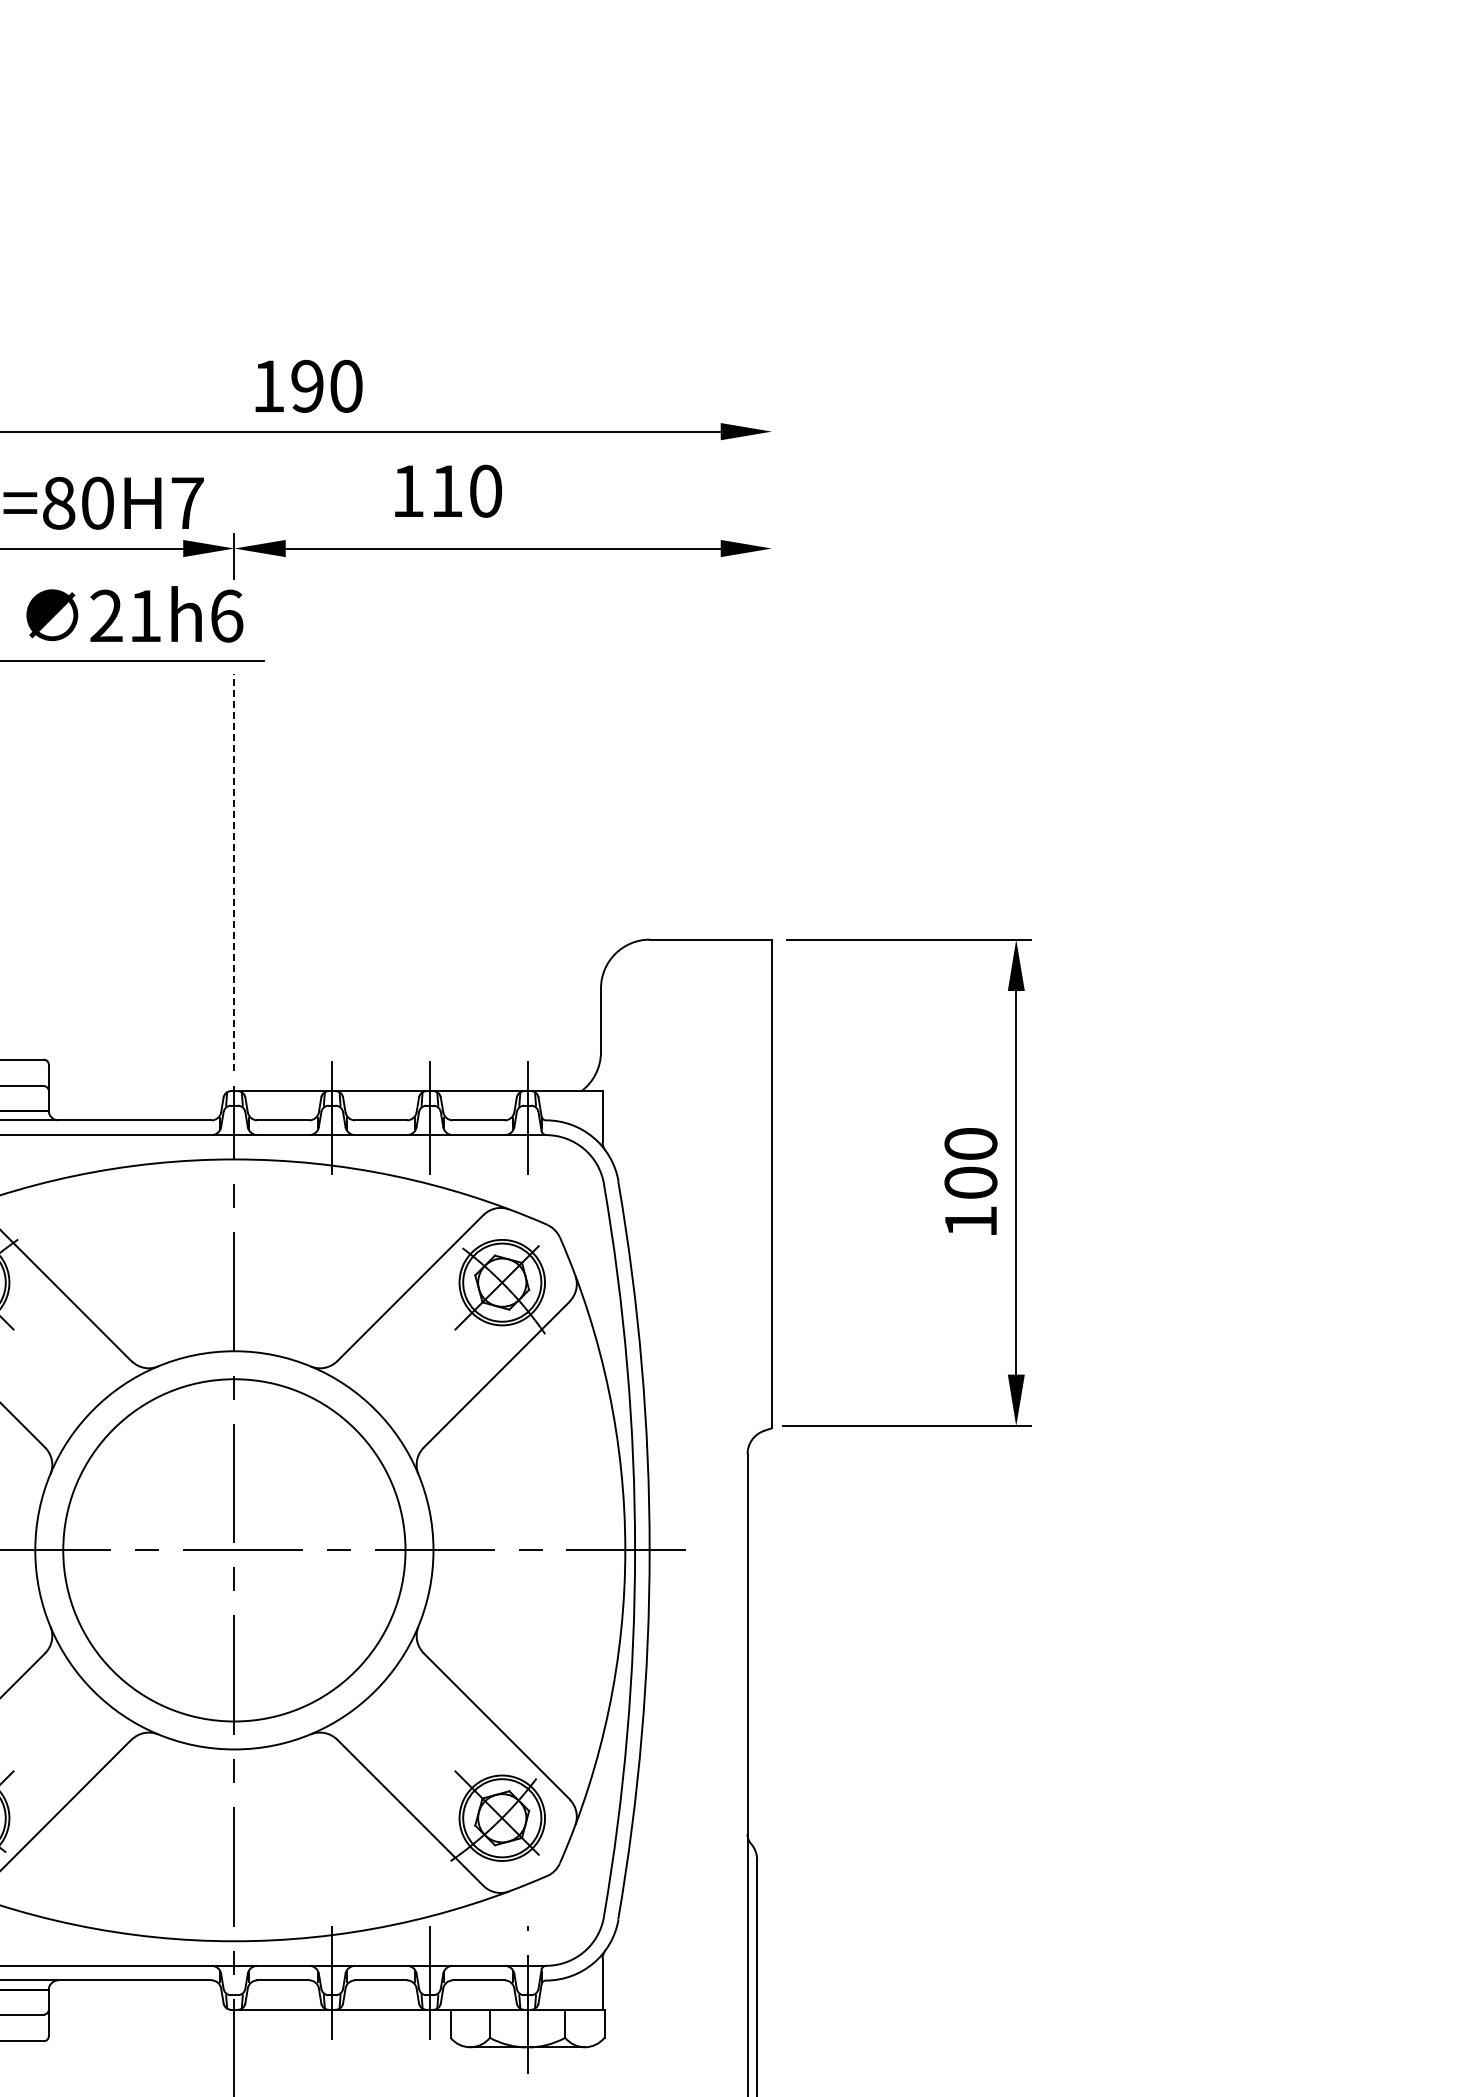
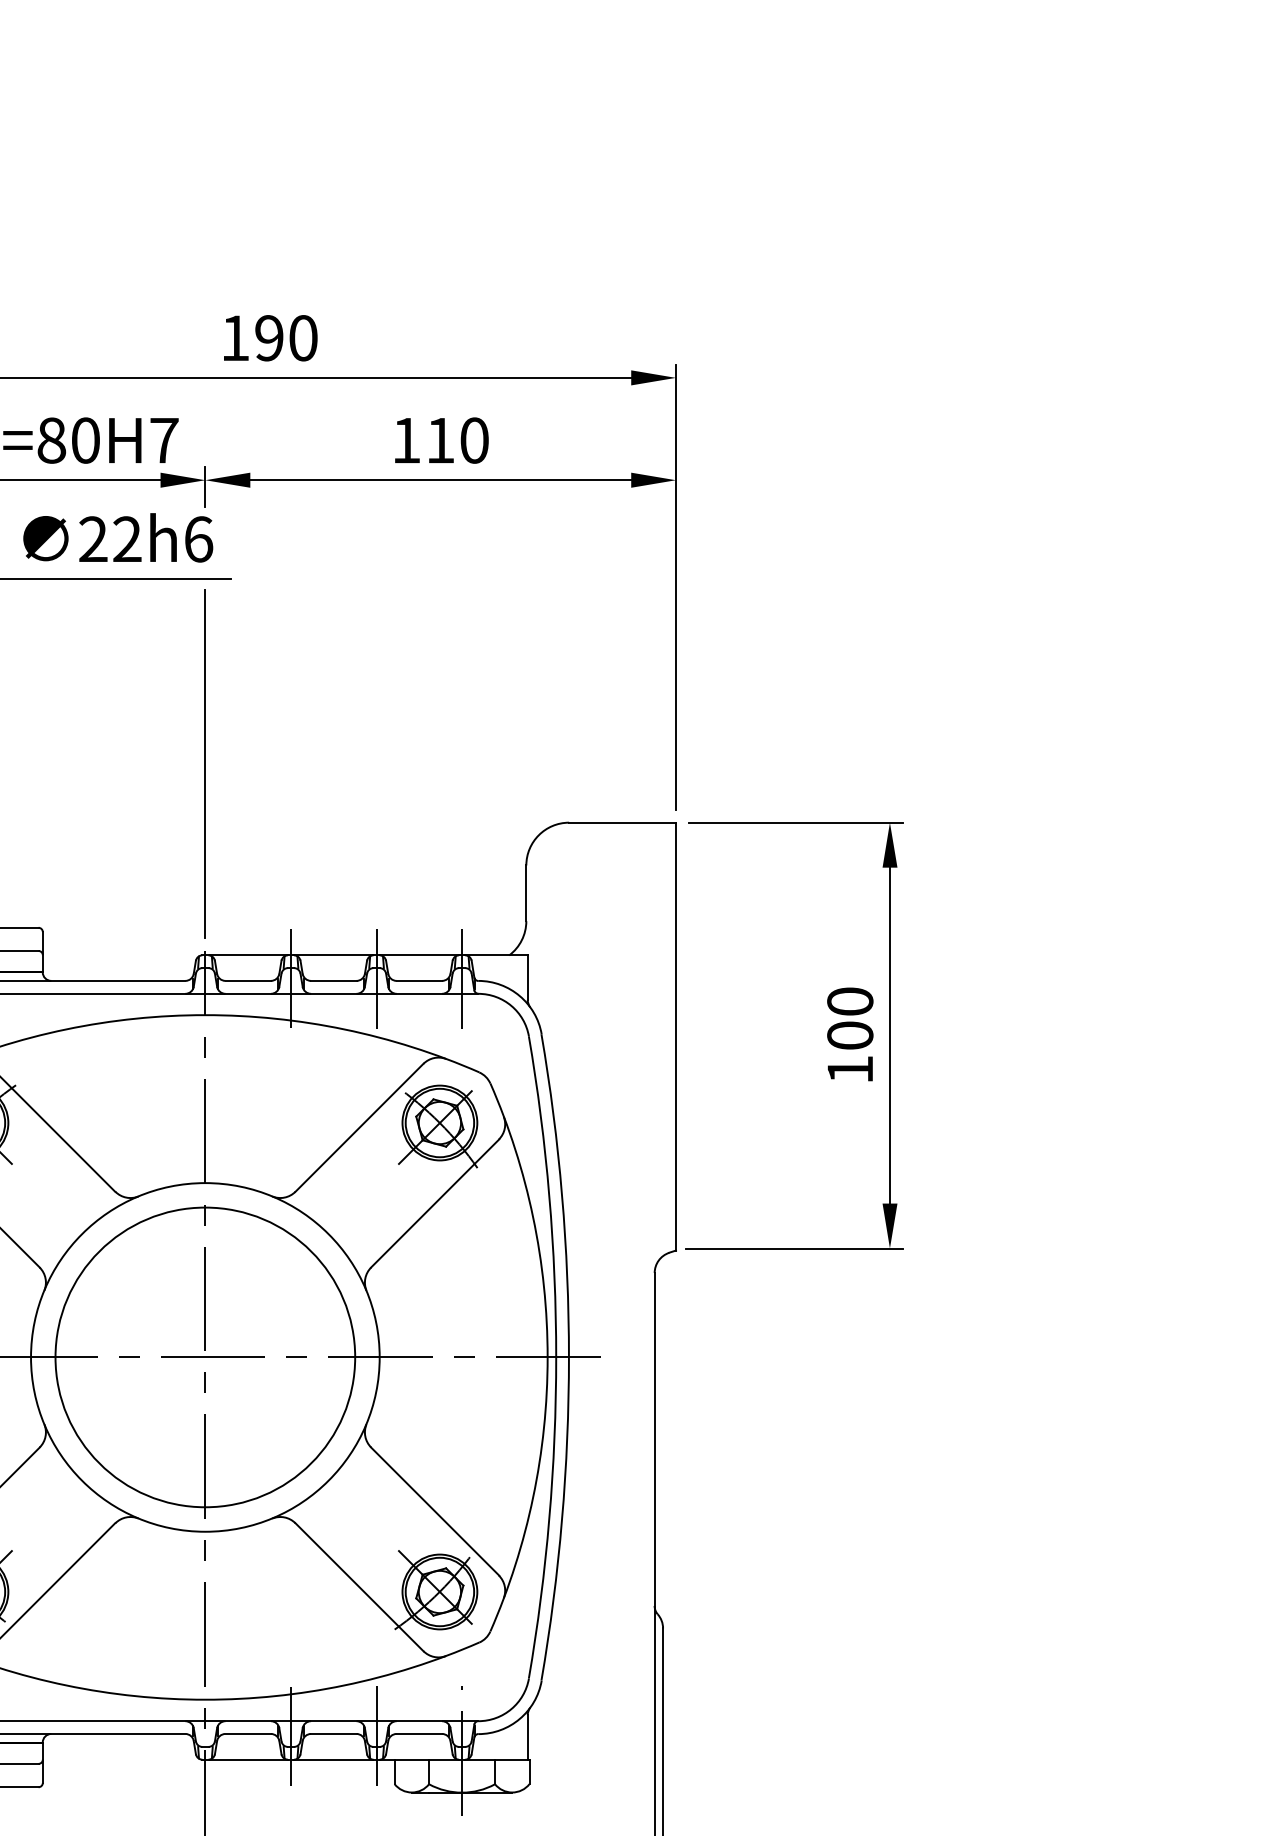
text: (448, 490) -> (441, 439), moved
text: (145, 615) -> (127, 538), 21h6 -> 22h6
line: (771, 670) -> (675, 587), added
line: (234, 872) -> (205, 763), dashed -> solid

